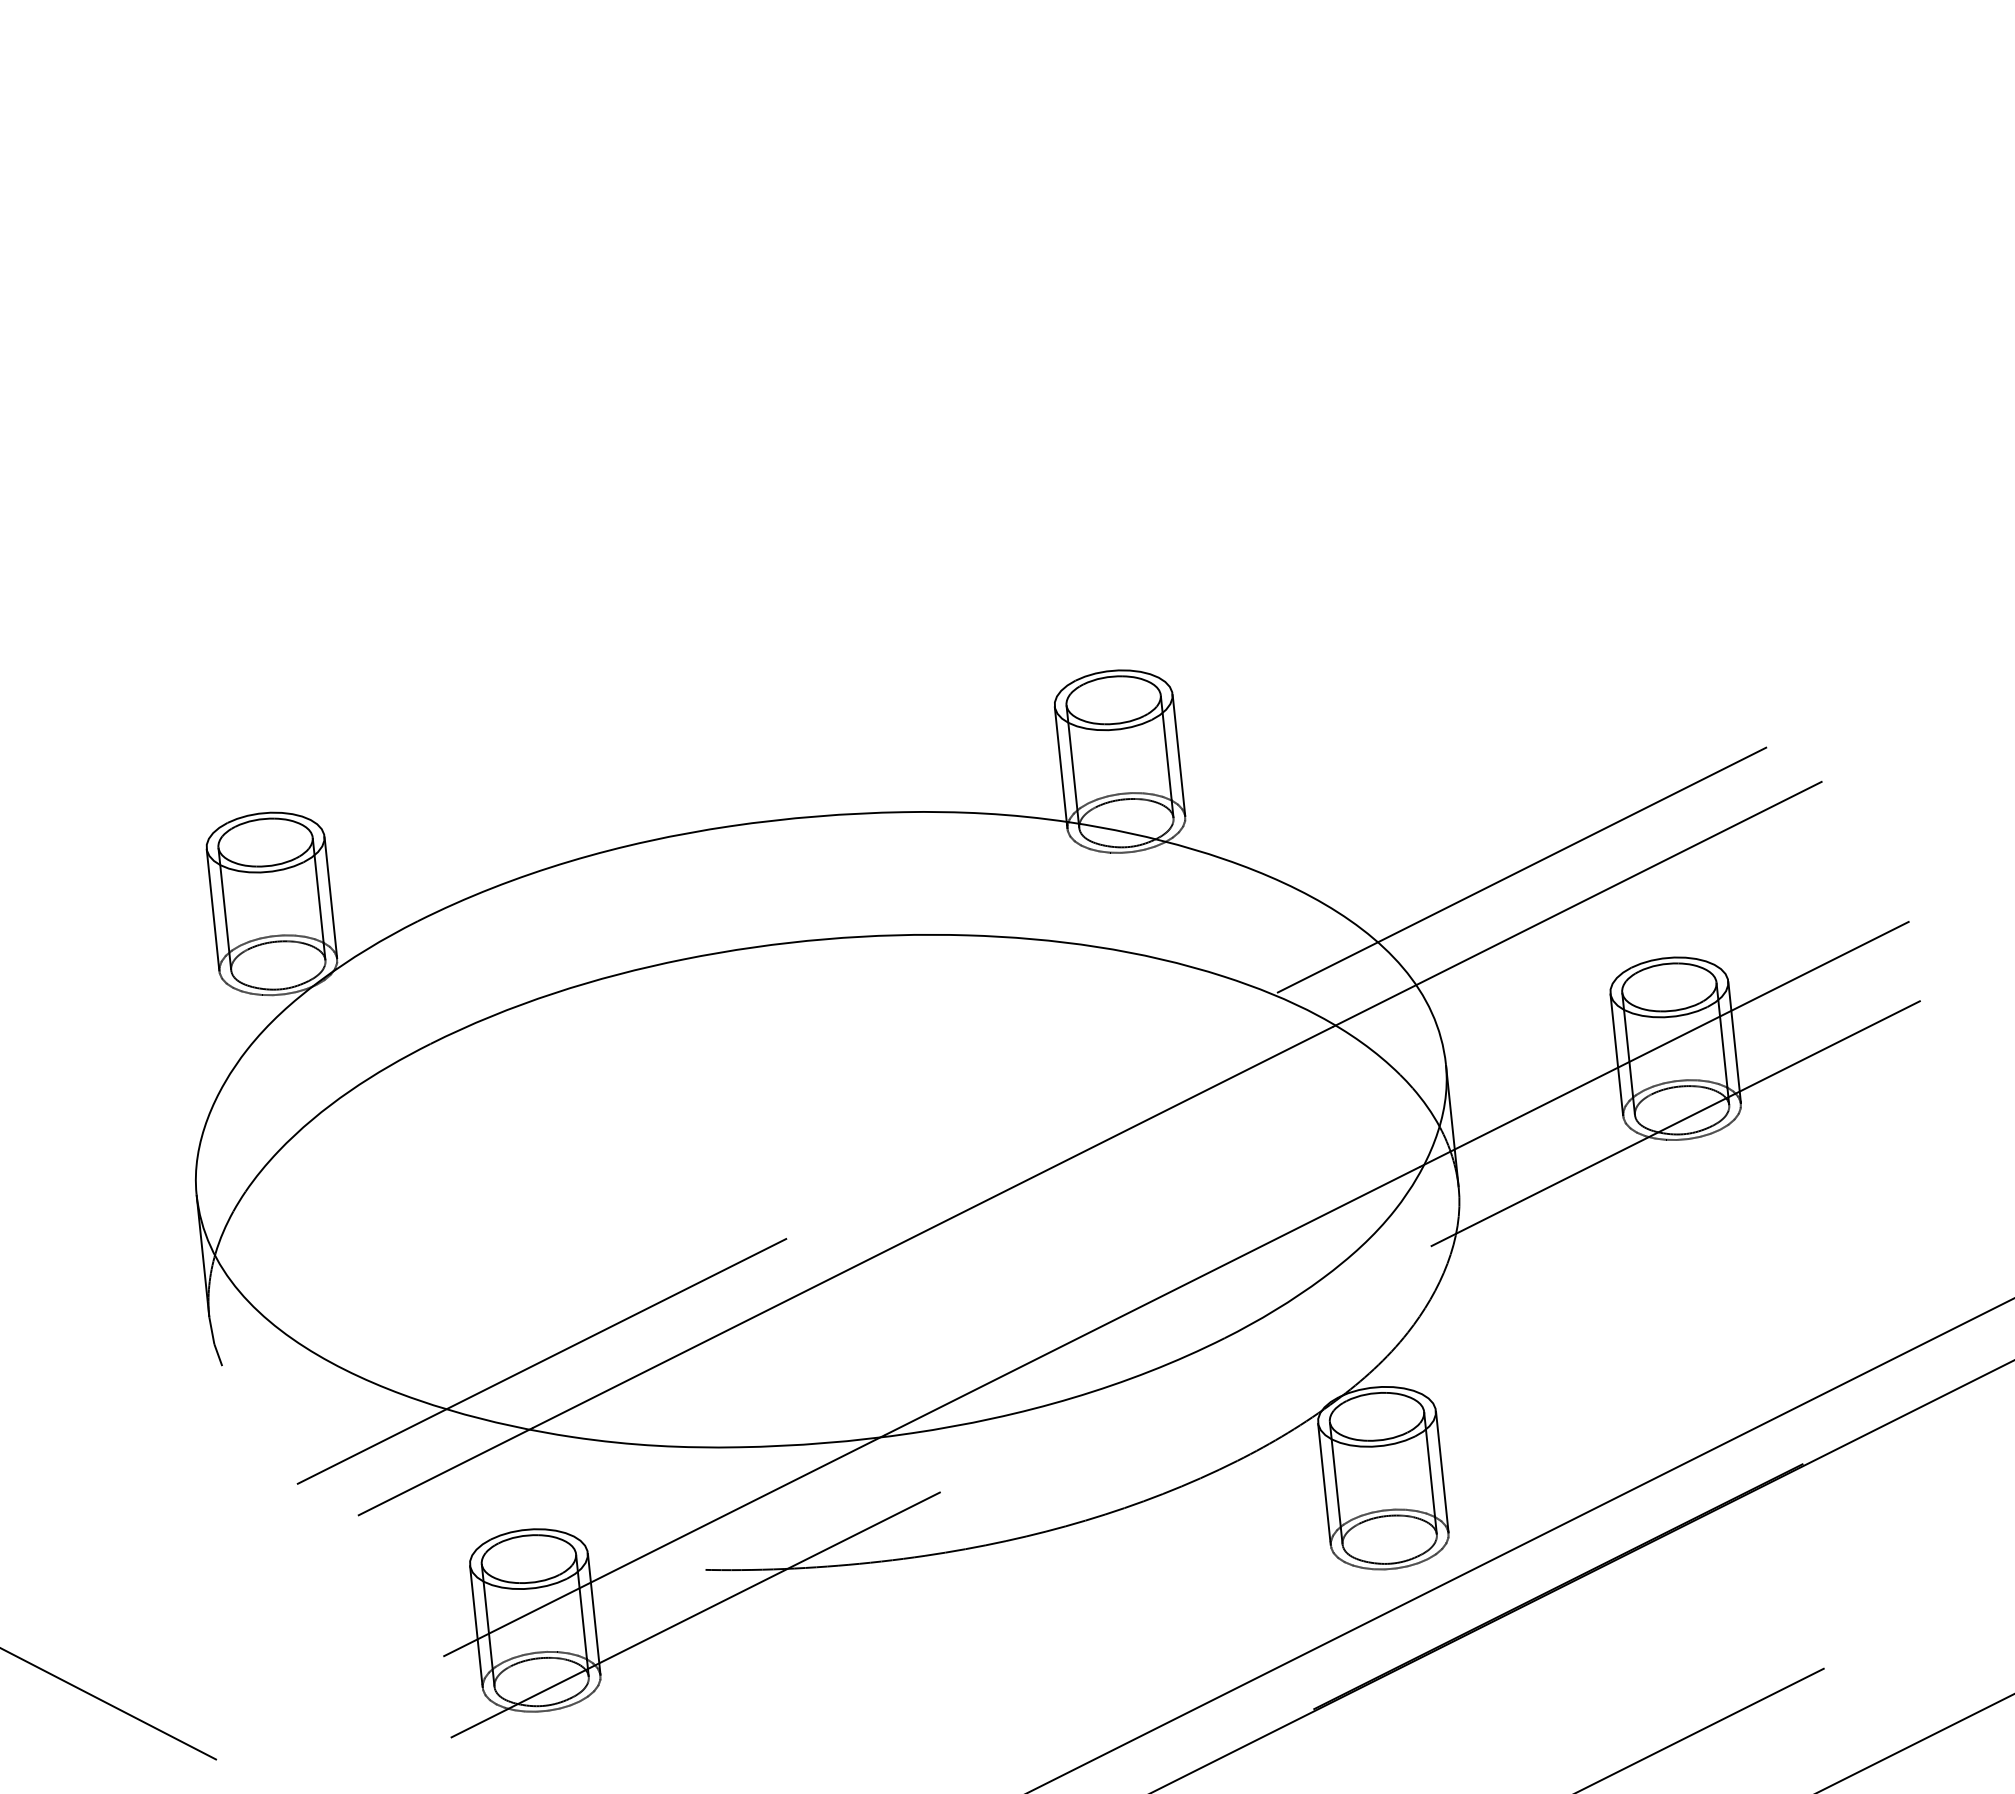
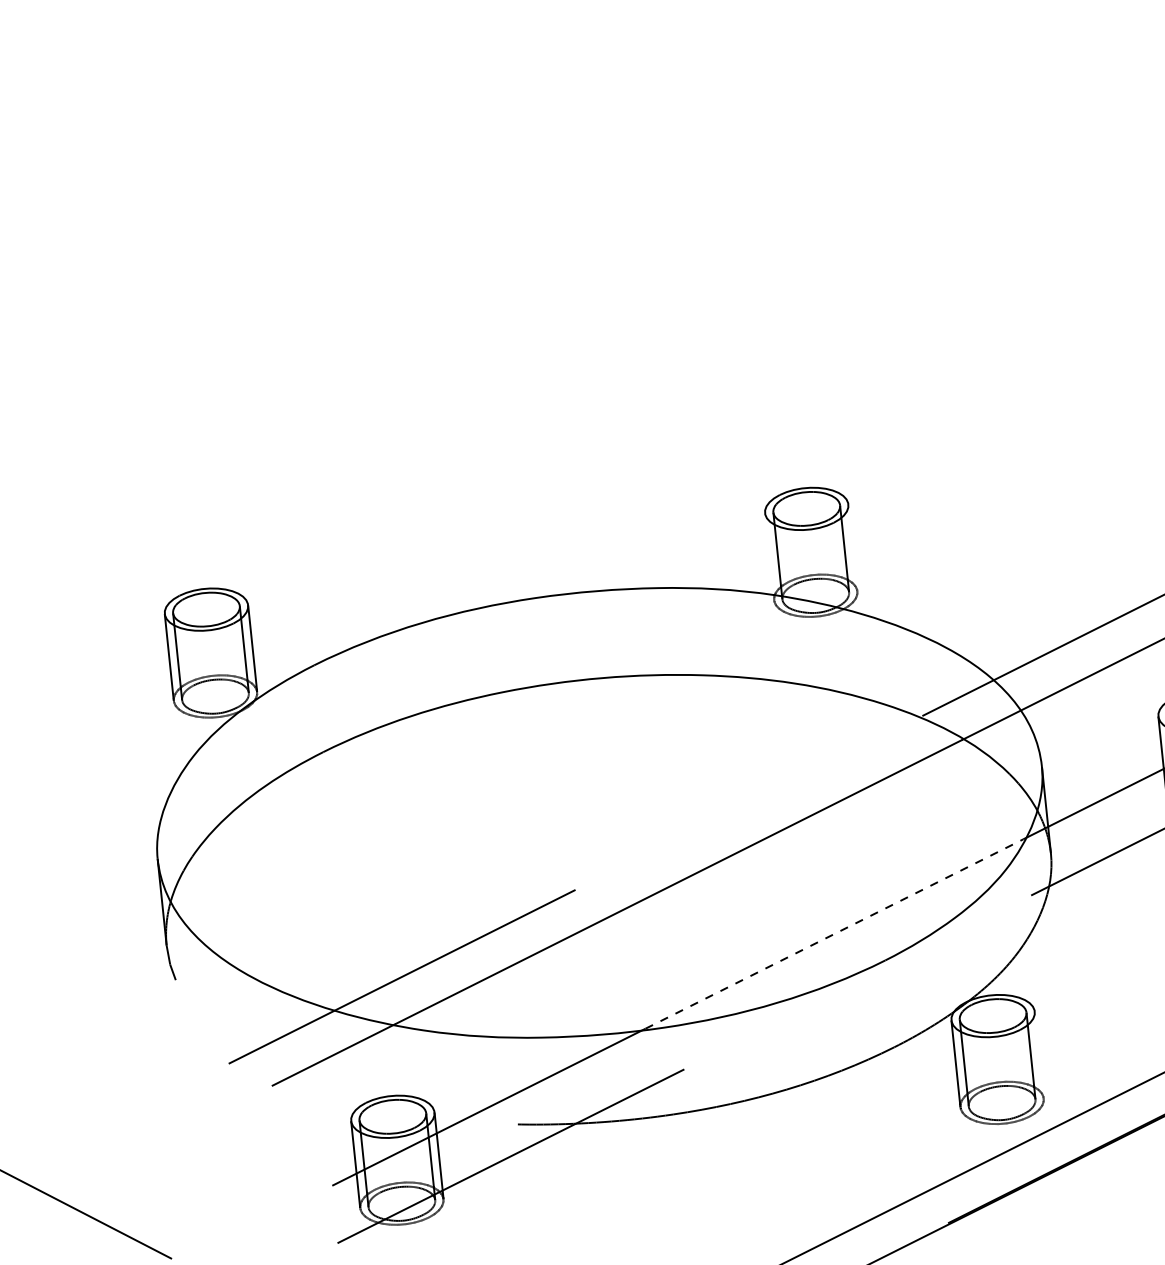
line: (1178, 755) -> (852, 548), removed
line: (1060, 767) -> (769, 556), removed
line: (1152, 1300) -> (834, 933), solid -> dashed
line: (1441, 1471) -> (1038, 1054), removed

